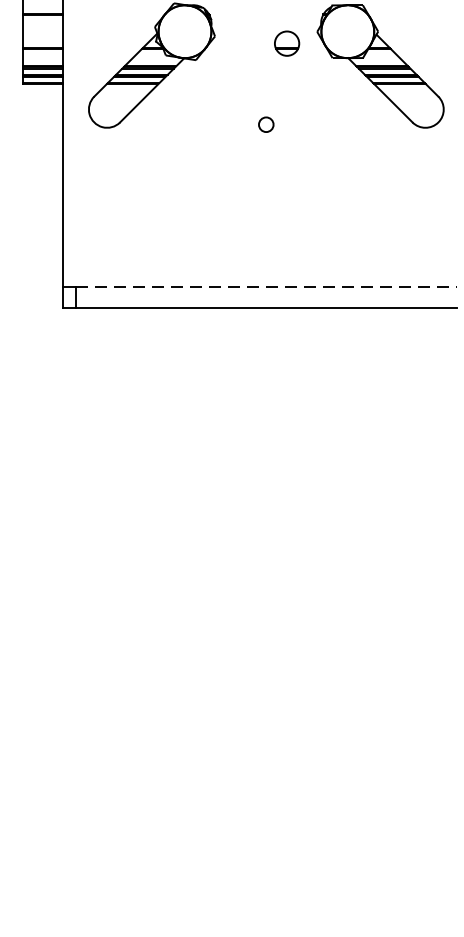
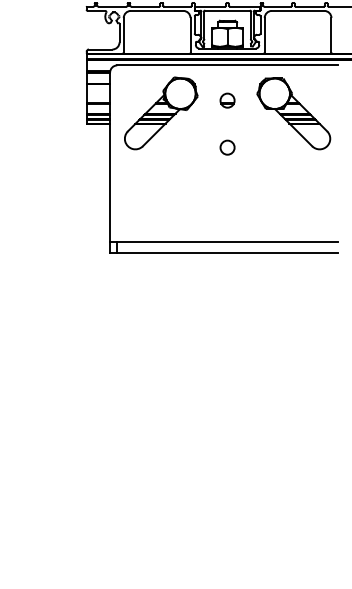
part: (286, 43) -> (227, 100), moved
circle: (266, 124) -> (227, 147), size x1.67
line: (267, 286) -> (228, 241), dashed -> solid

